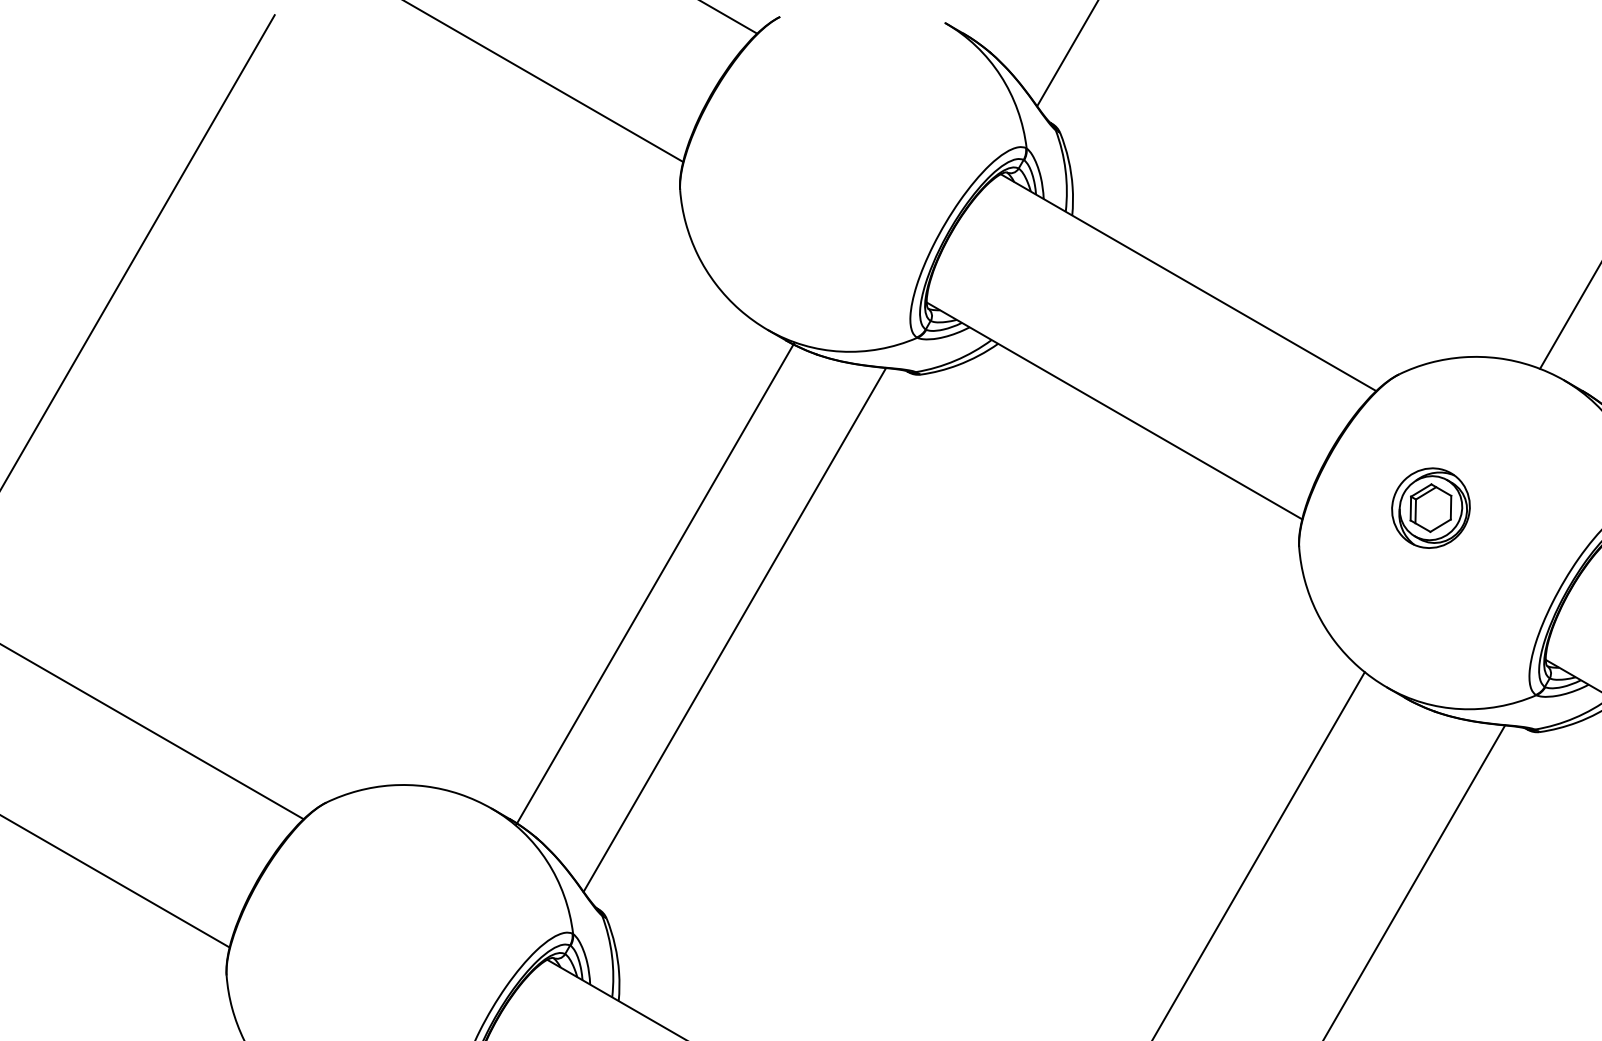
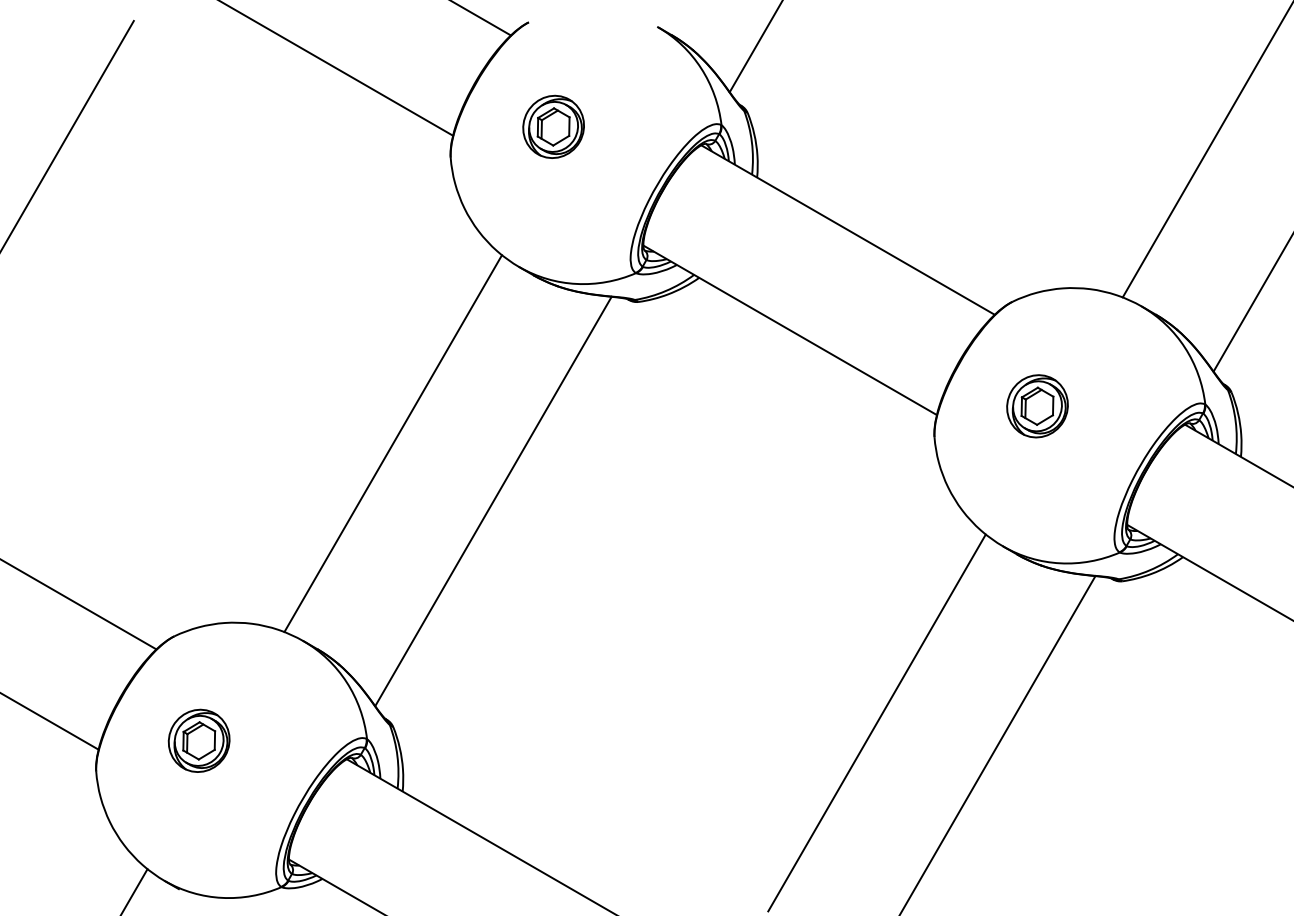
part: (811, 150) -> (553, 126), added
line: (655, 583) -> (393, 443), moved
part: (357, 935) -> (198, 740), added

